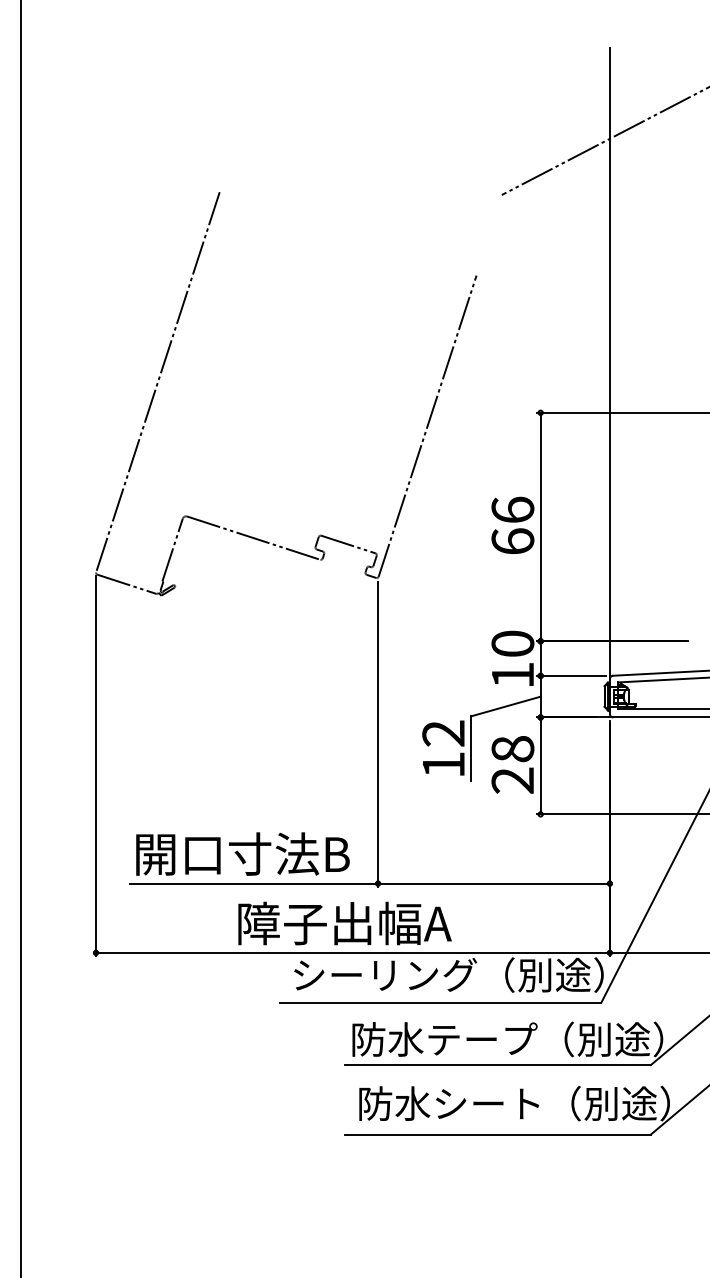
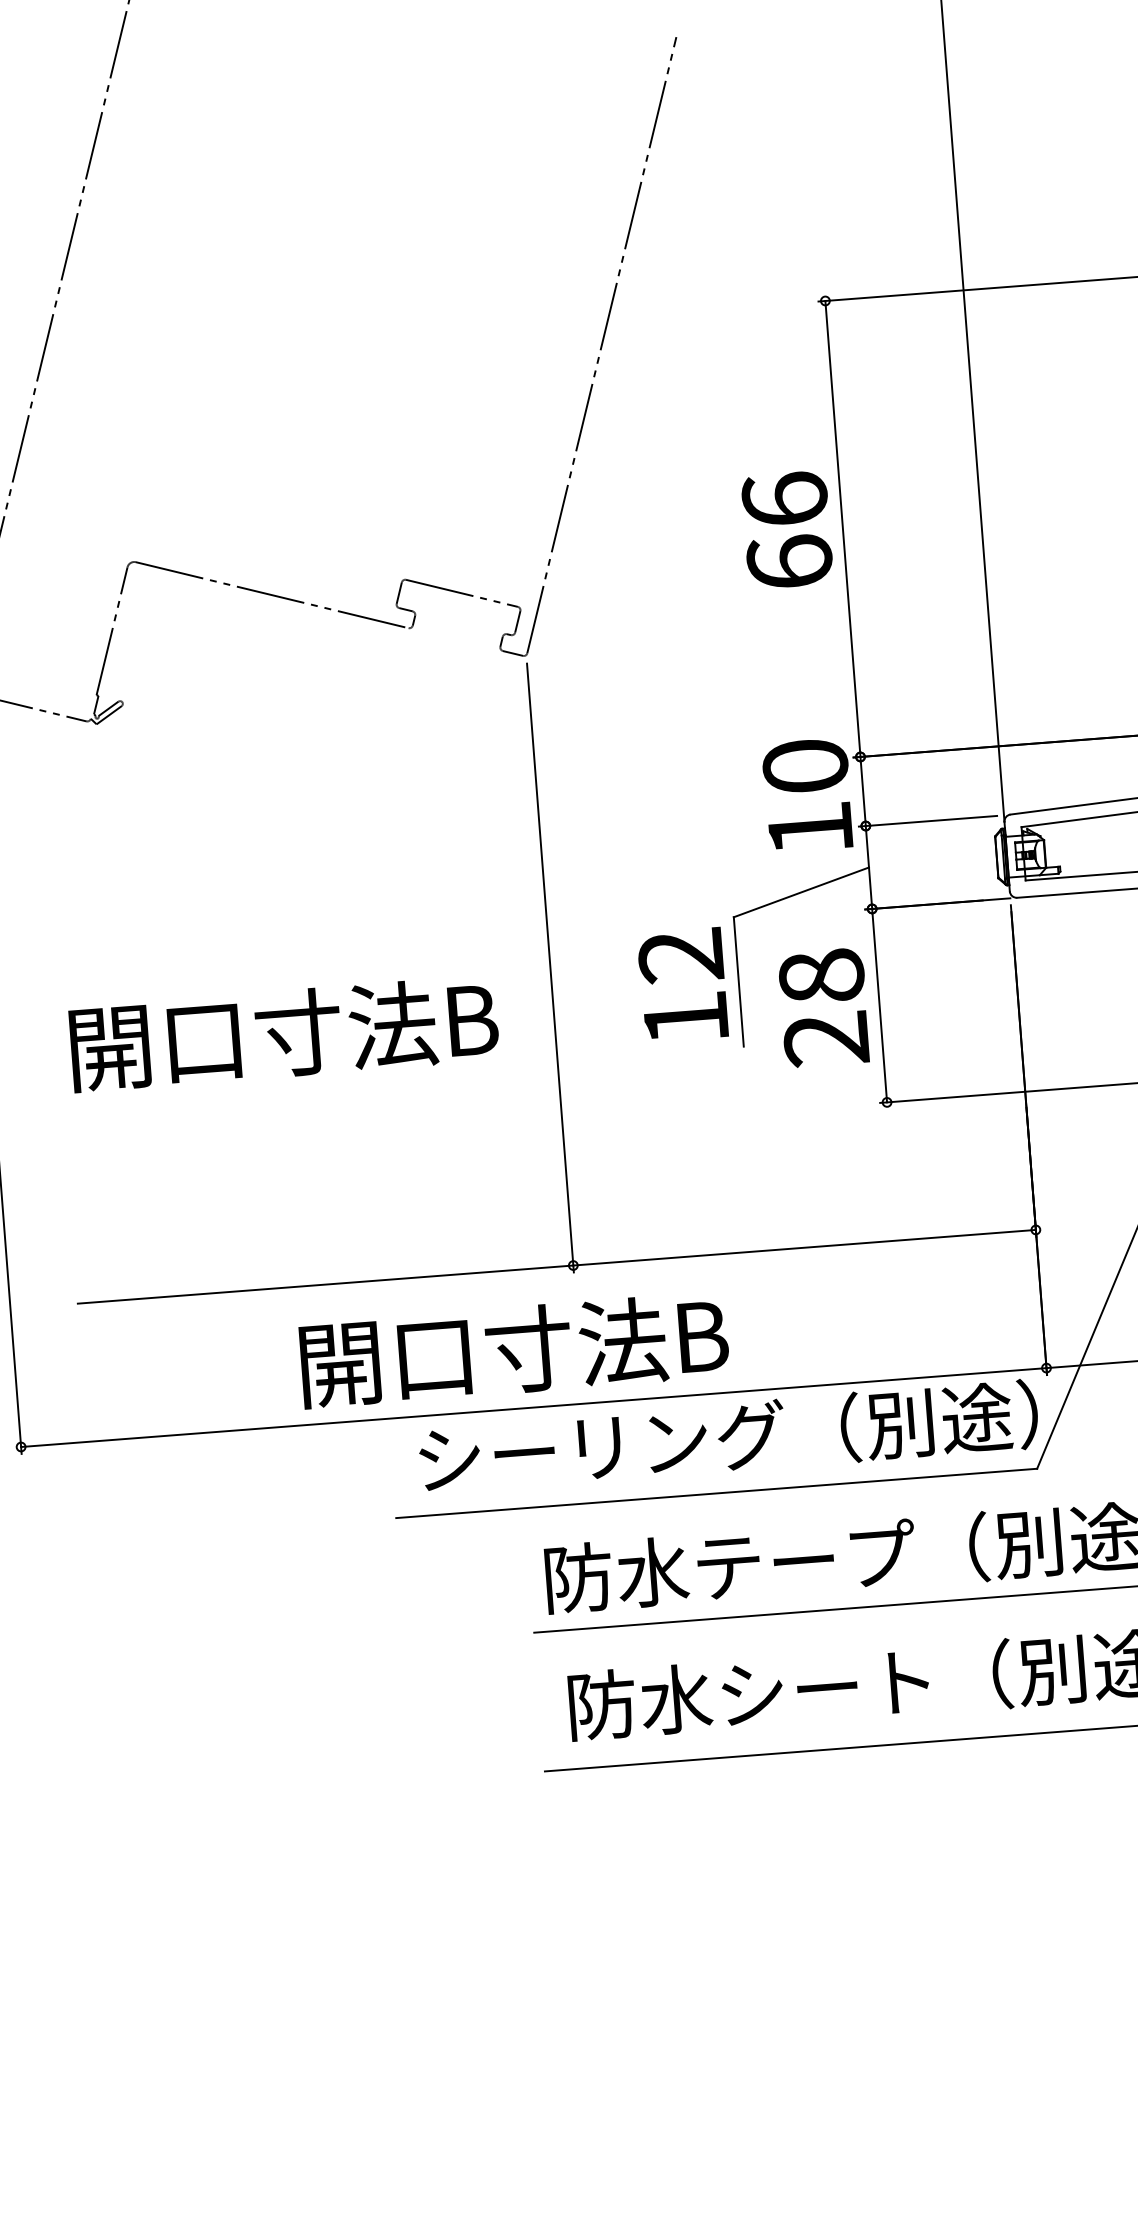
text: (242, 853) -> (283, 1032), moved
text: (345, 923) -> (514, 1350), 障子出幅A -> 開口寸法B

